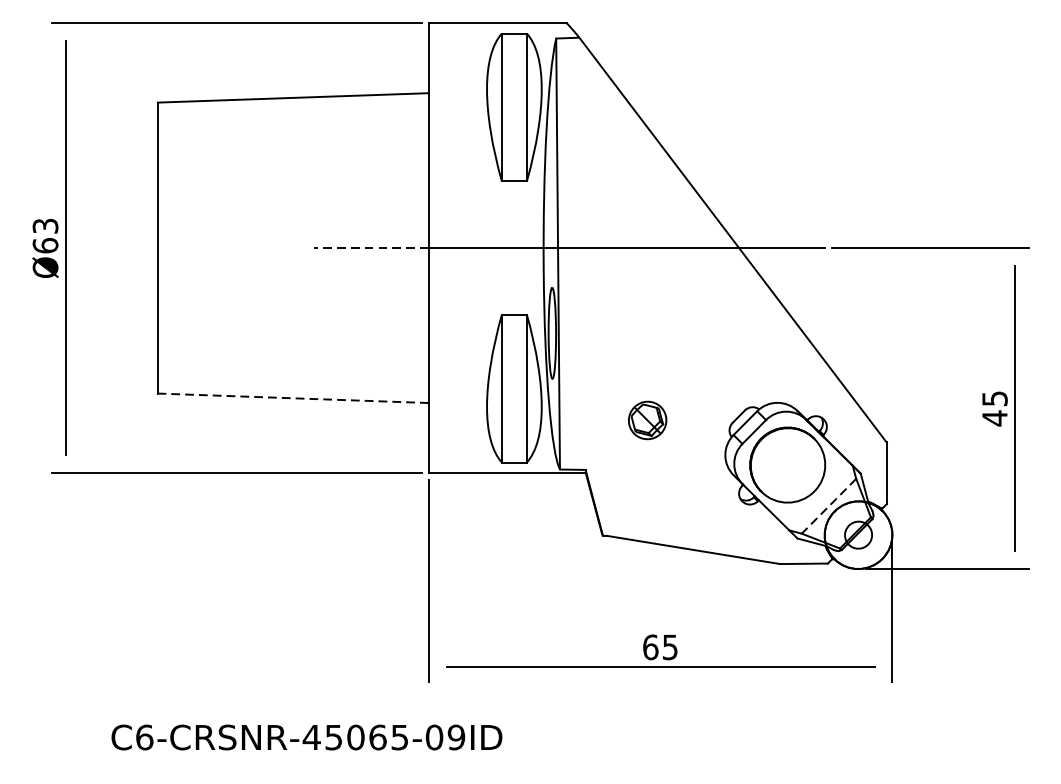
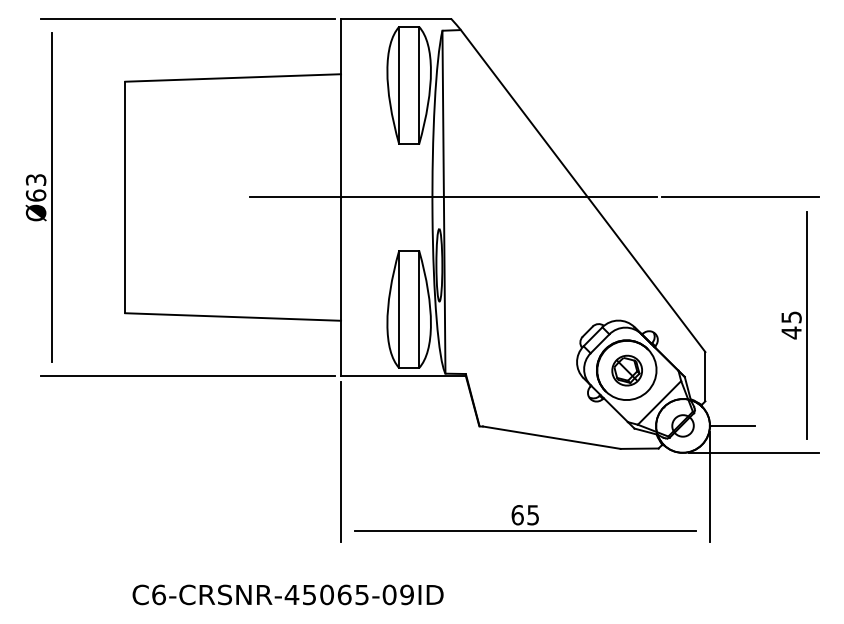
line: (371, 248) -> (295, 197), dashed -> solid
line: (293, 398) -> (233, 317), dashed -> solid
part: (646, 420) -> (626, 370), moved
line: (828, 505) -> (659, 402), dashed -> solid
line: (920, 534) -> (732, 425), added
text: (306, 736) -> (287, 594), moved

